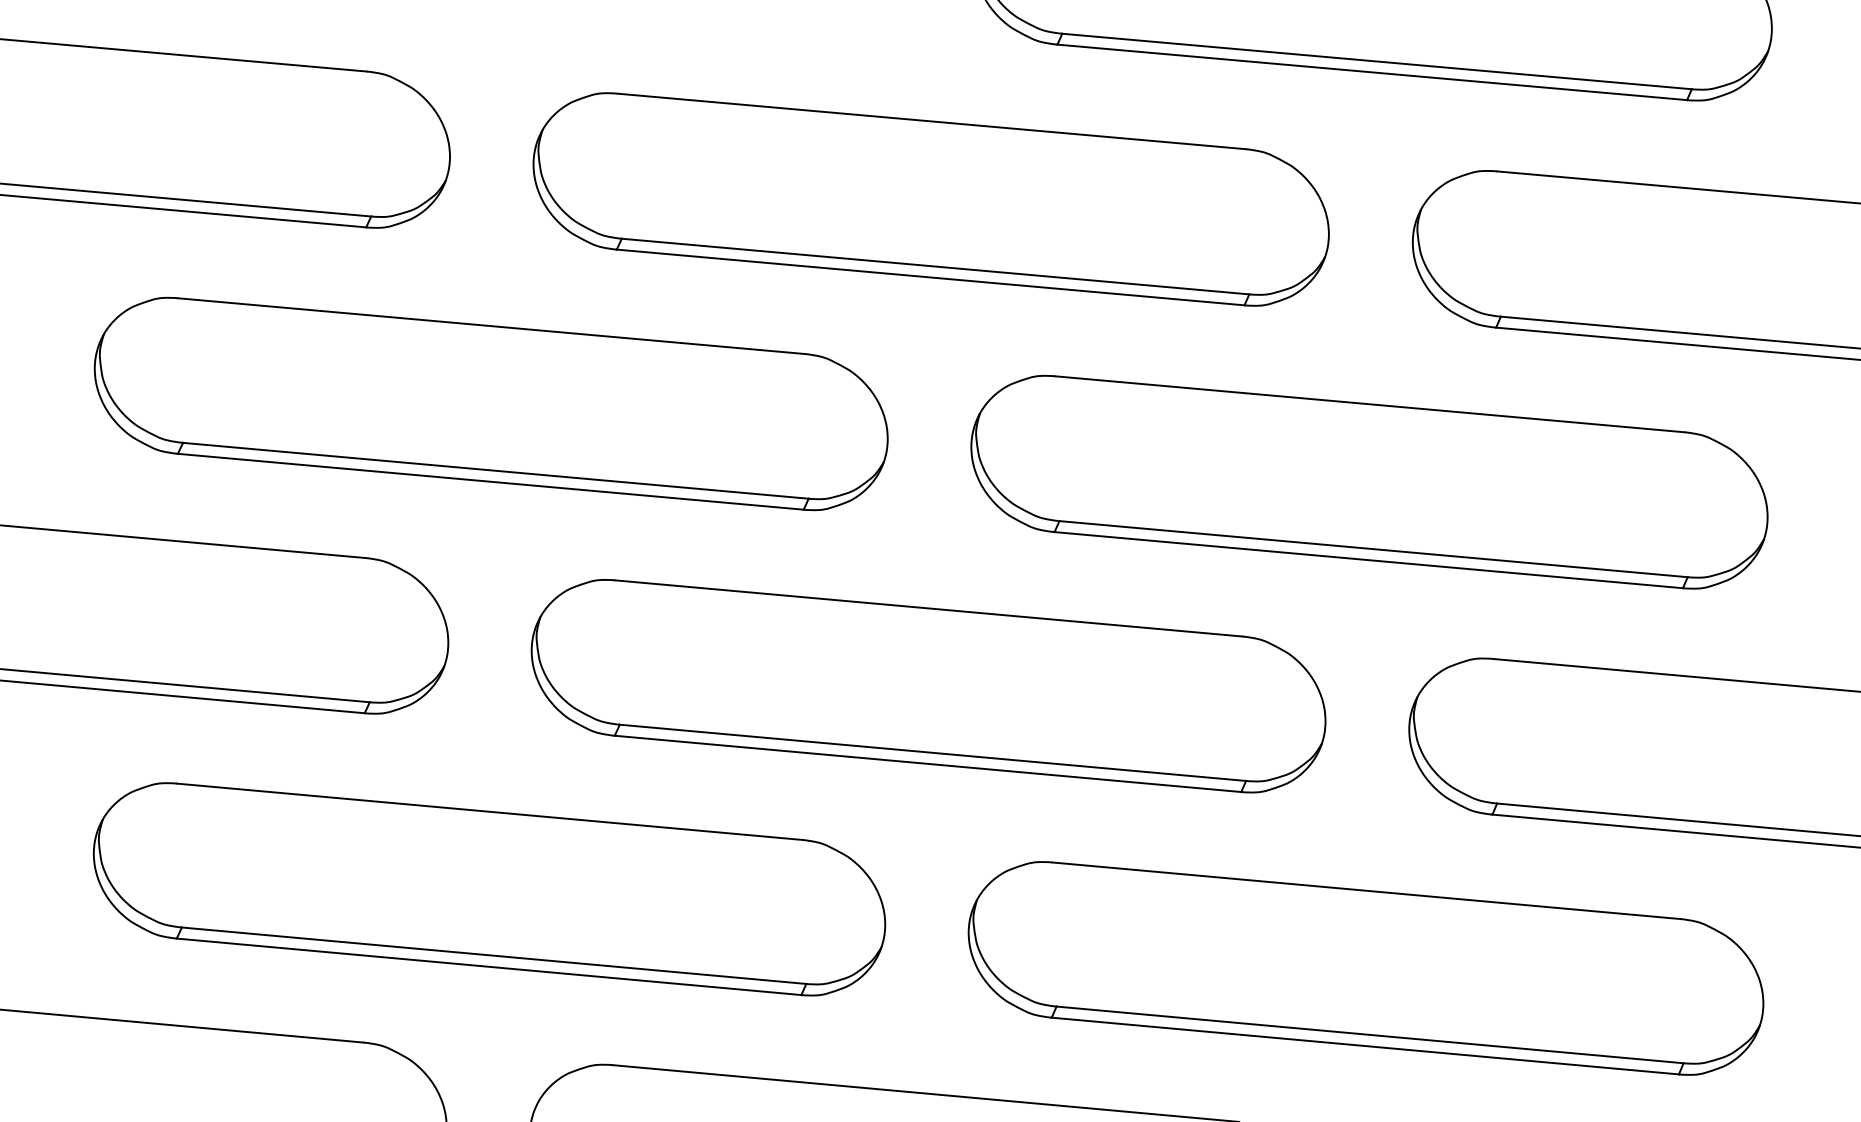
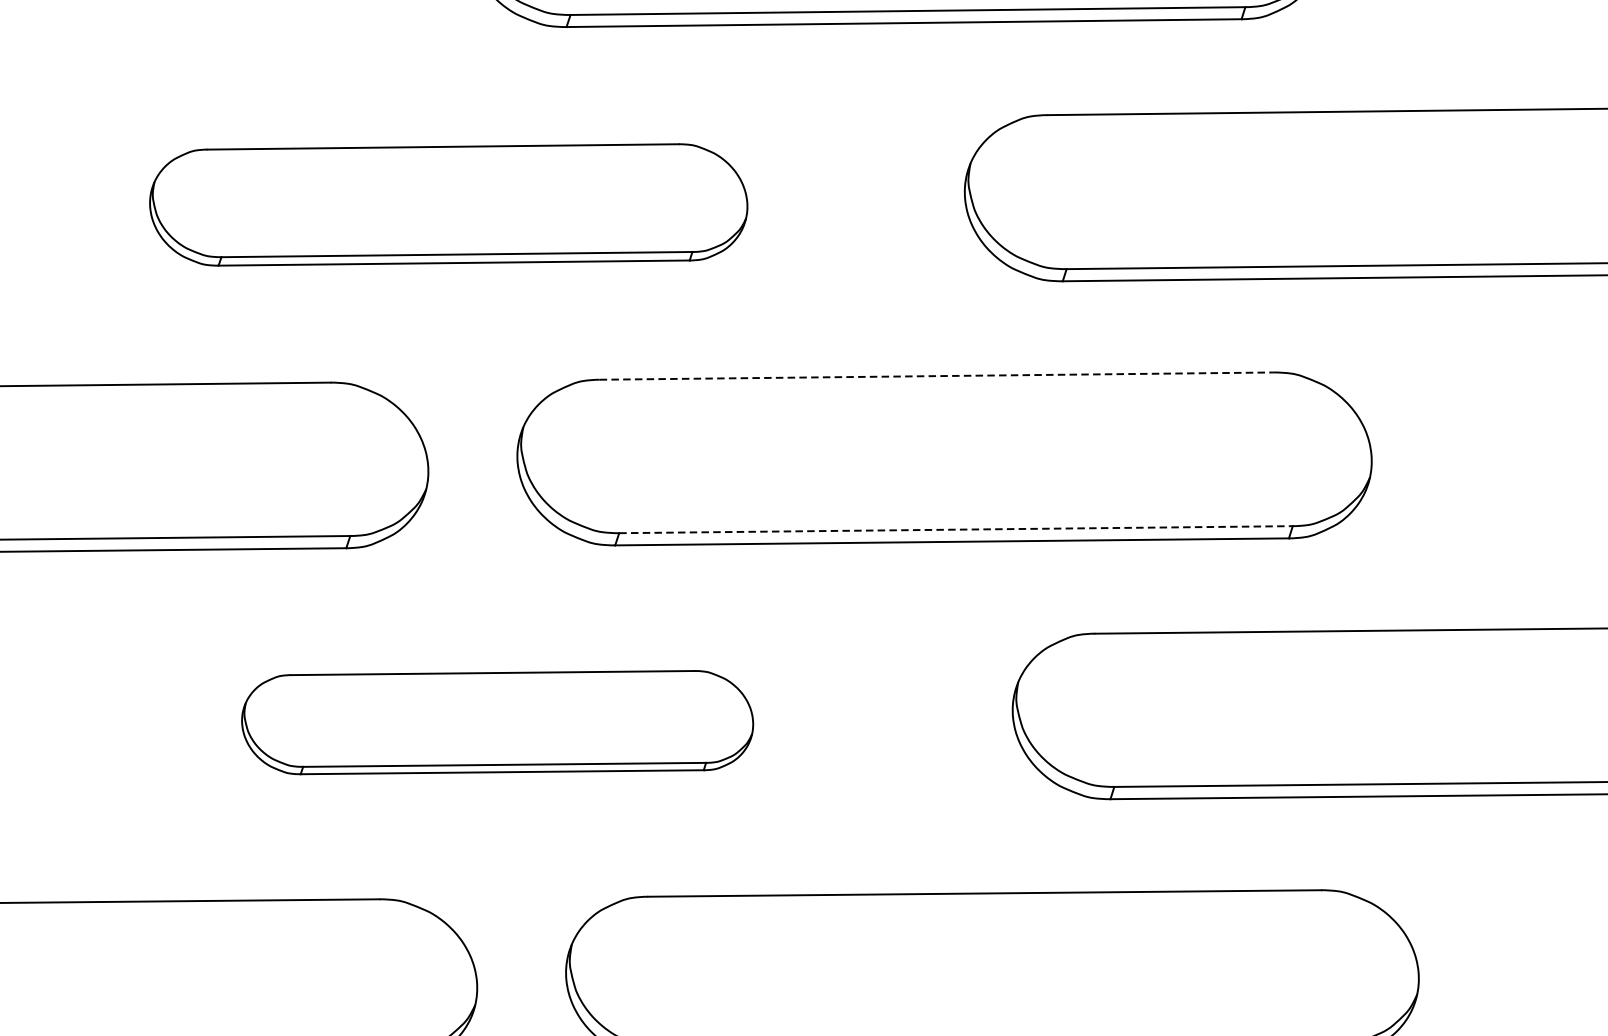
part: (930, 199) -> (448, 205), size x0.7
line: (1369, 404) -> (936, 376), solid -> dashed
line: (1374, 549) -> (957, 529), solid -> dashed
part: (928, 686) -> (497, 722), size x0.6

